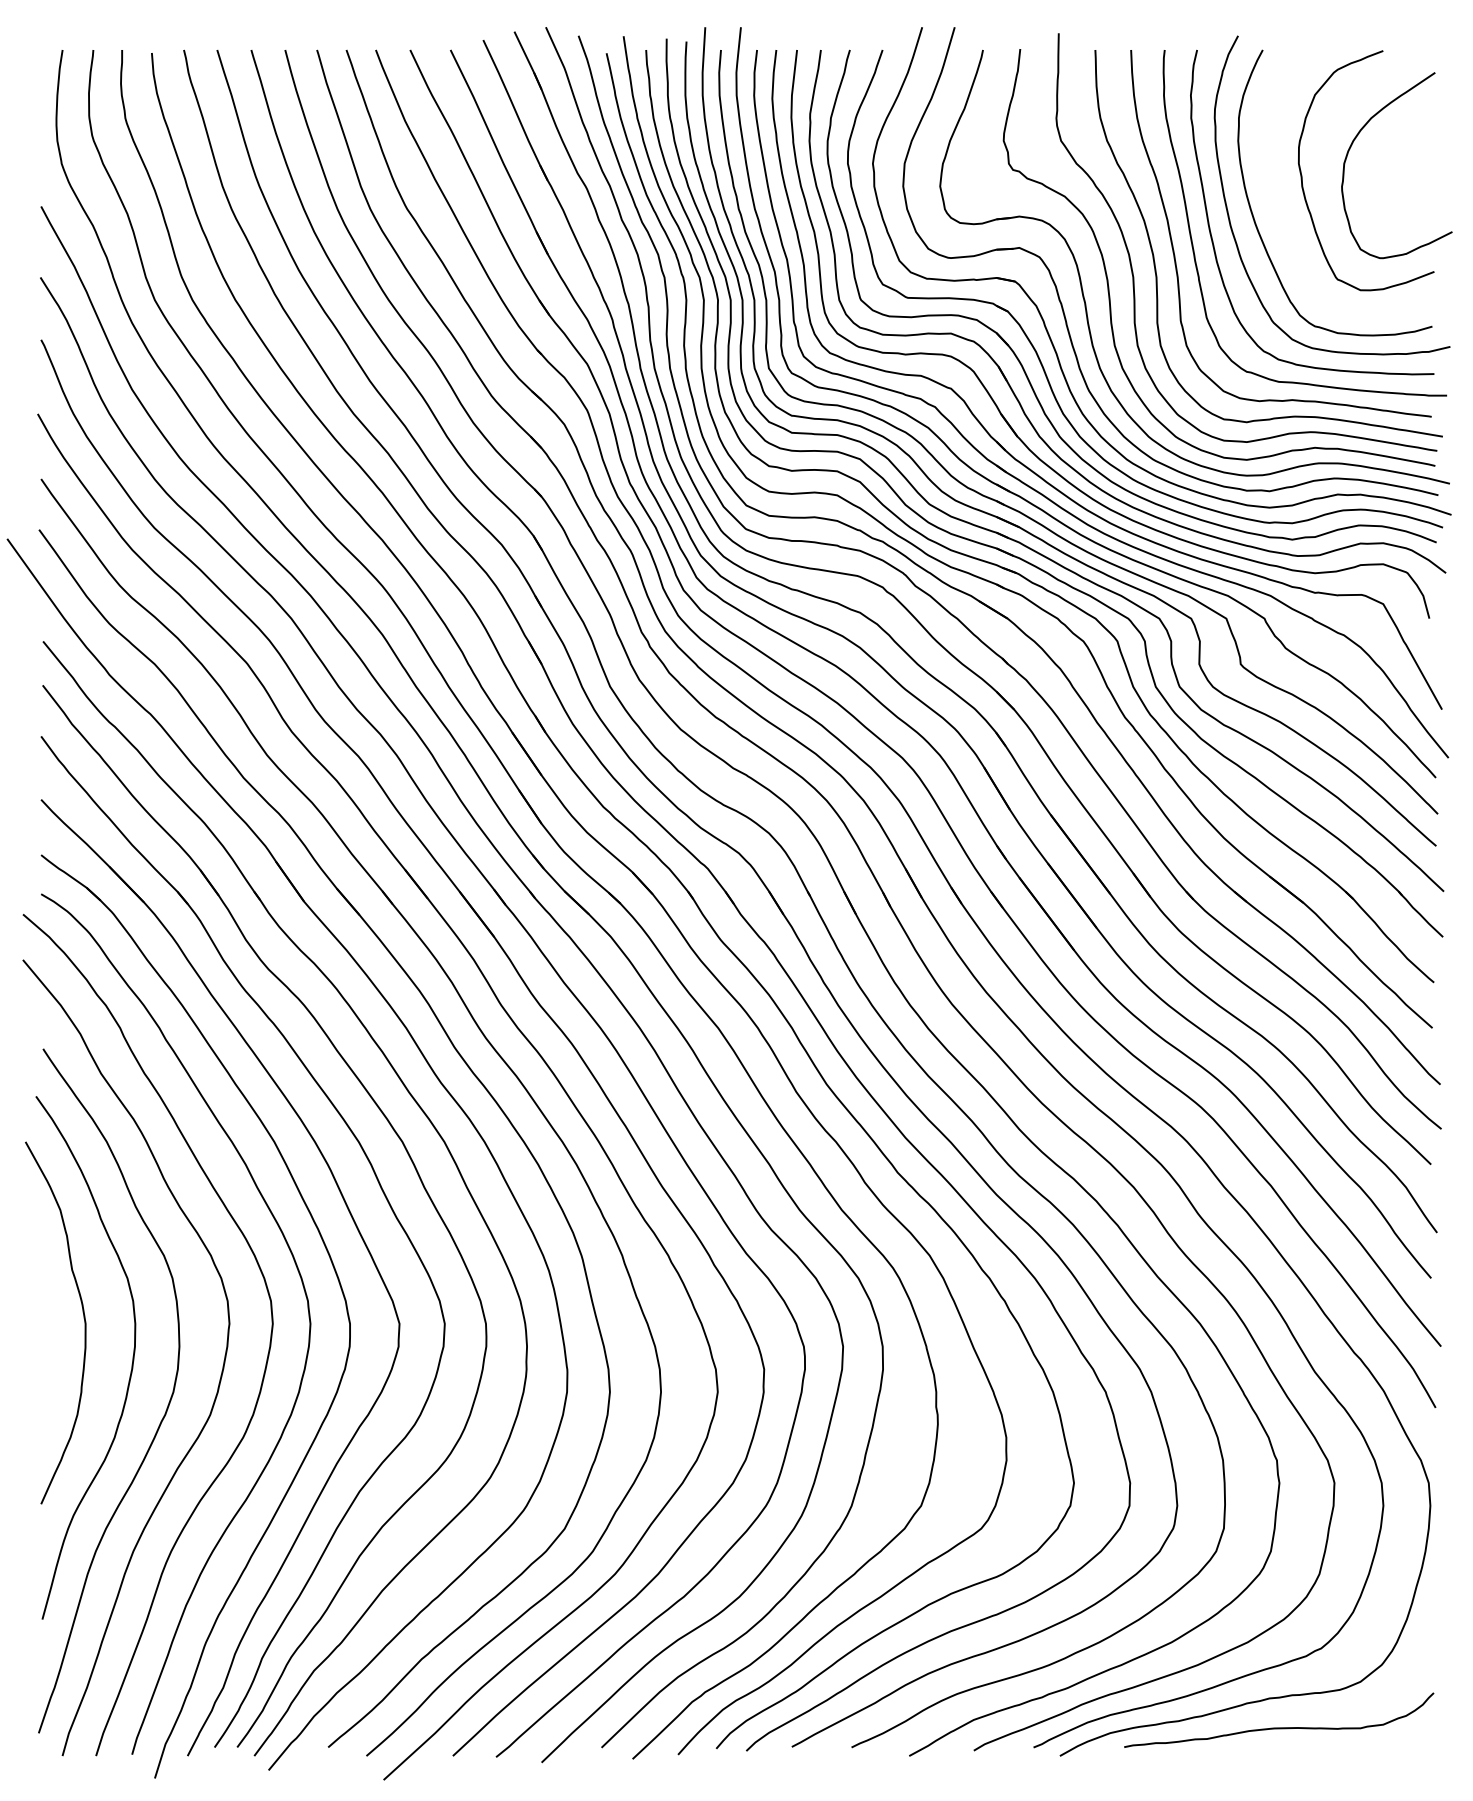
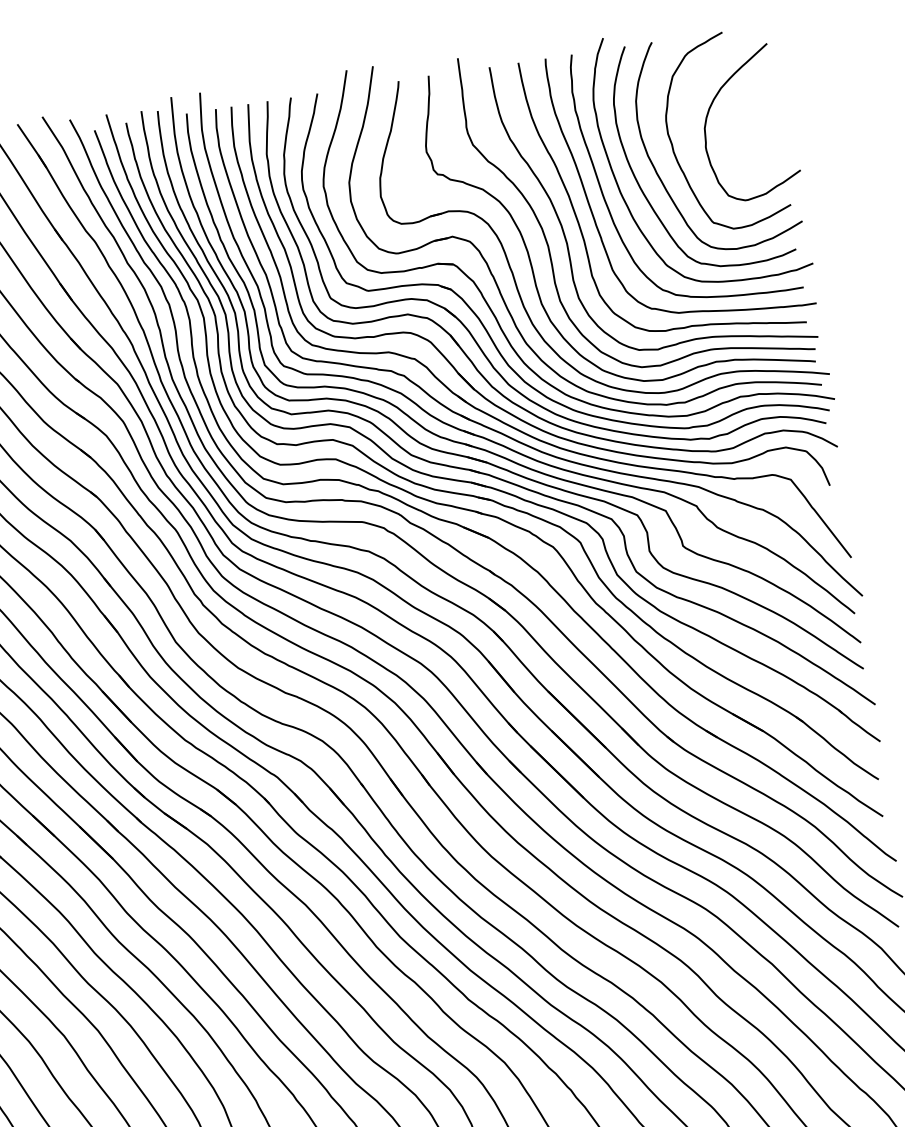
curve: (1278, 206) -> (656, 171), added

